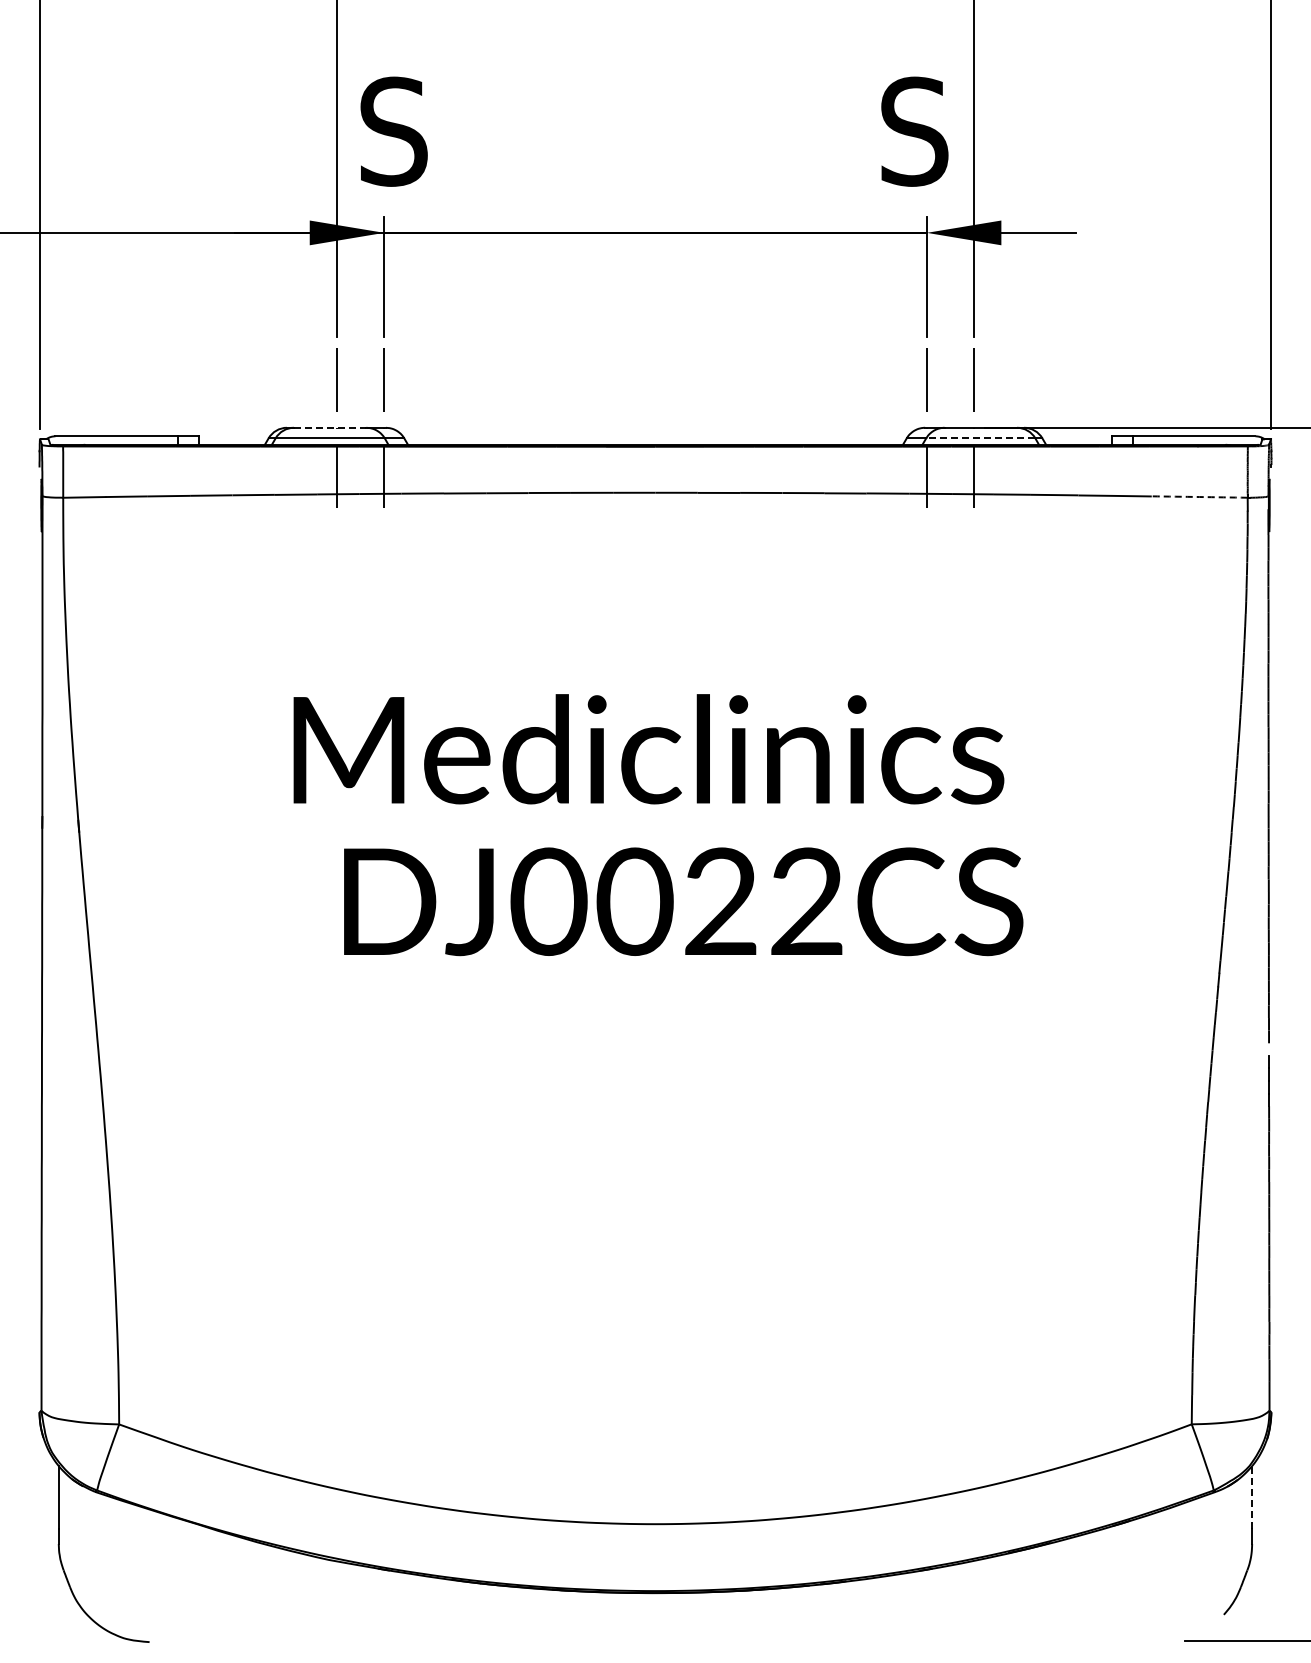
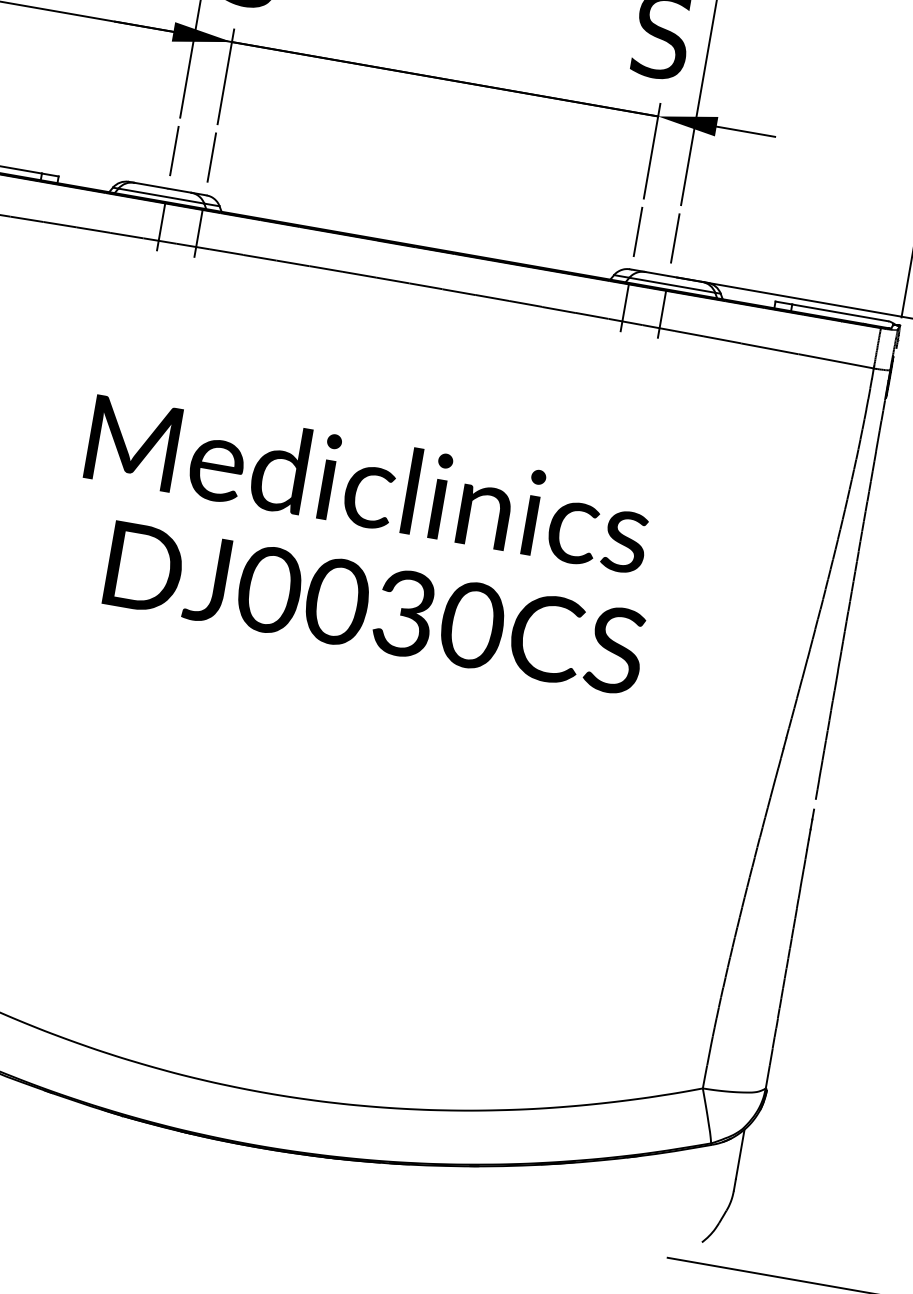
line: (330, 427) -> (163, 187), dashed -> solid
line: (980, 438) -> (672, 285), dashed -> solid
arc: (1199, 497) -> (835, 361), dashed -> solid
text: (764, 901) -> (438, 619), DJ0022CS -> DJ0030CS
line: (1252, 1497) -> (740, 1154), dashed -> solid

